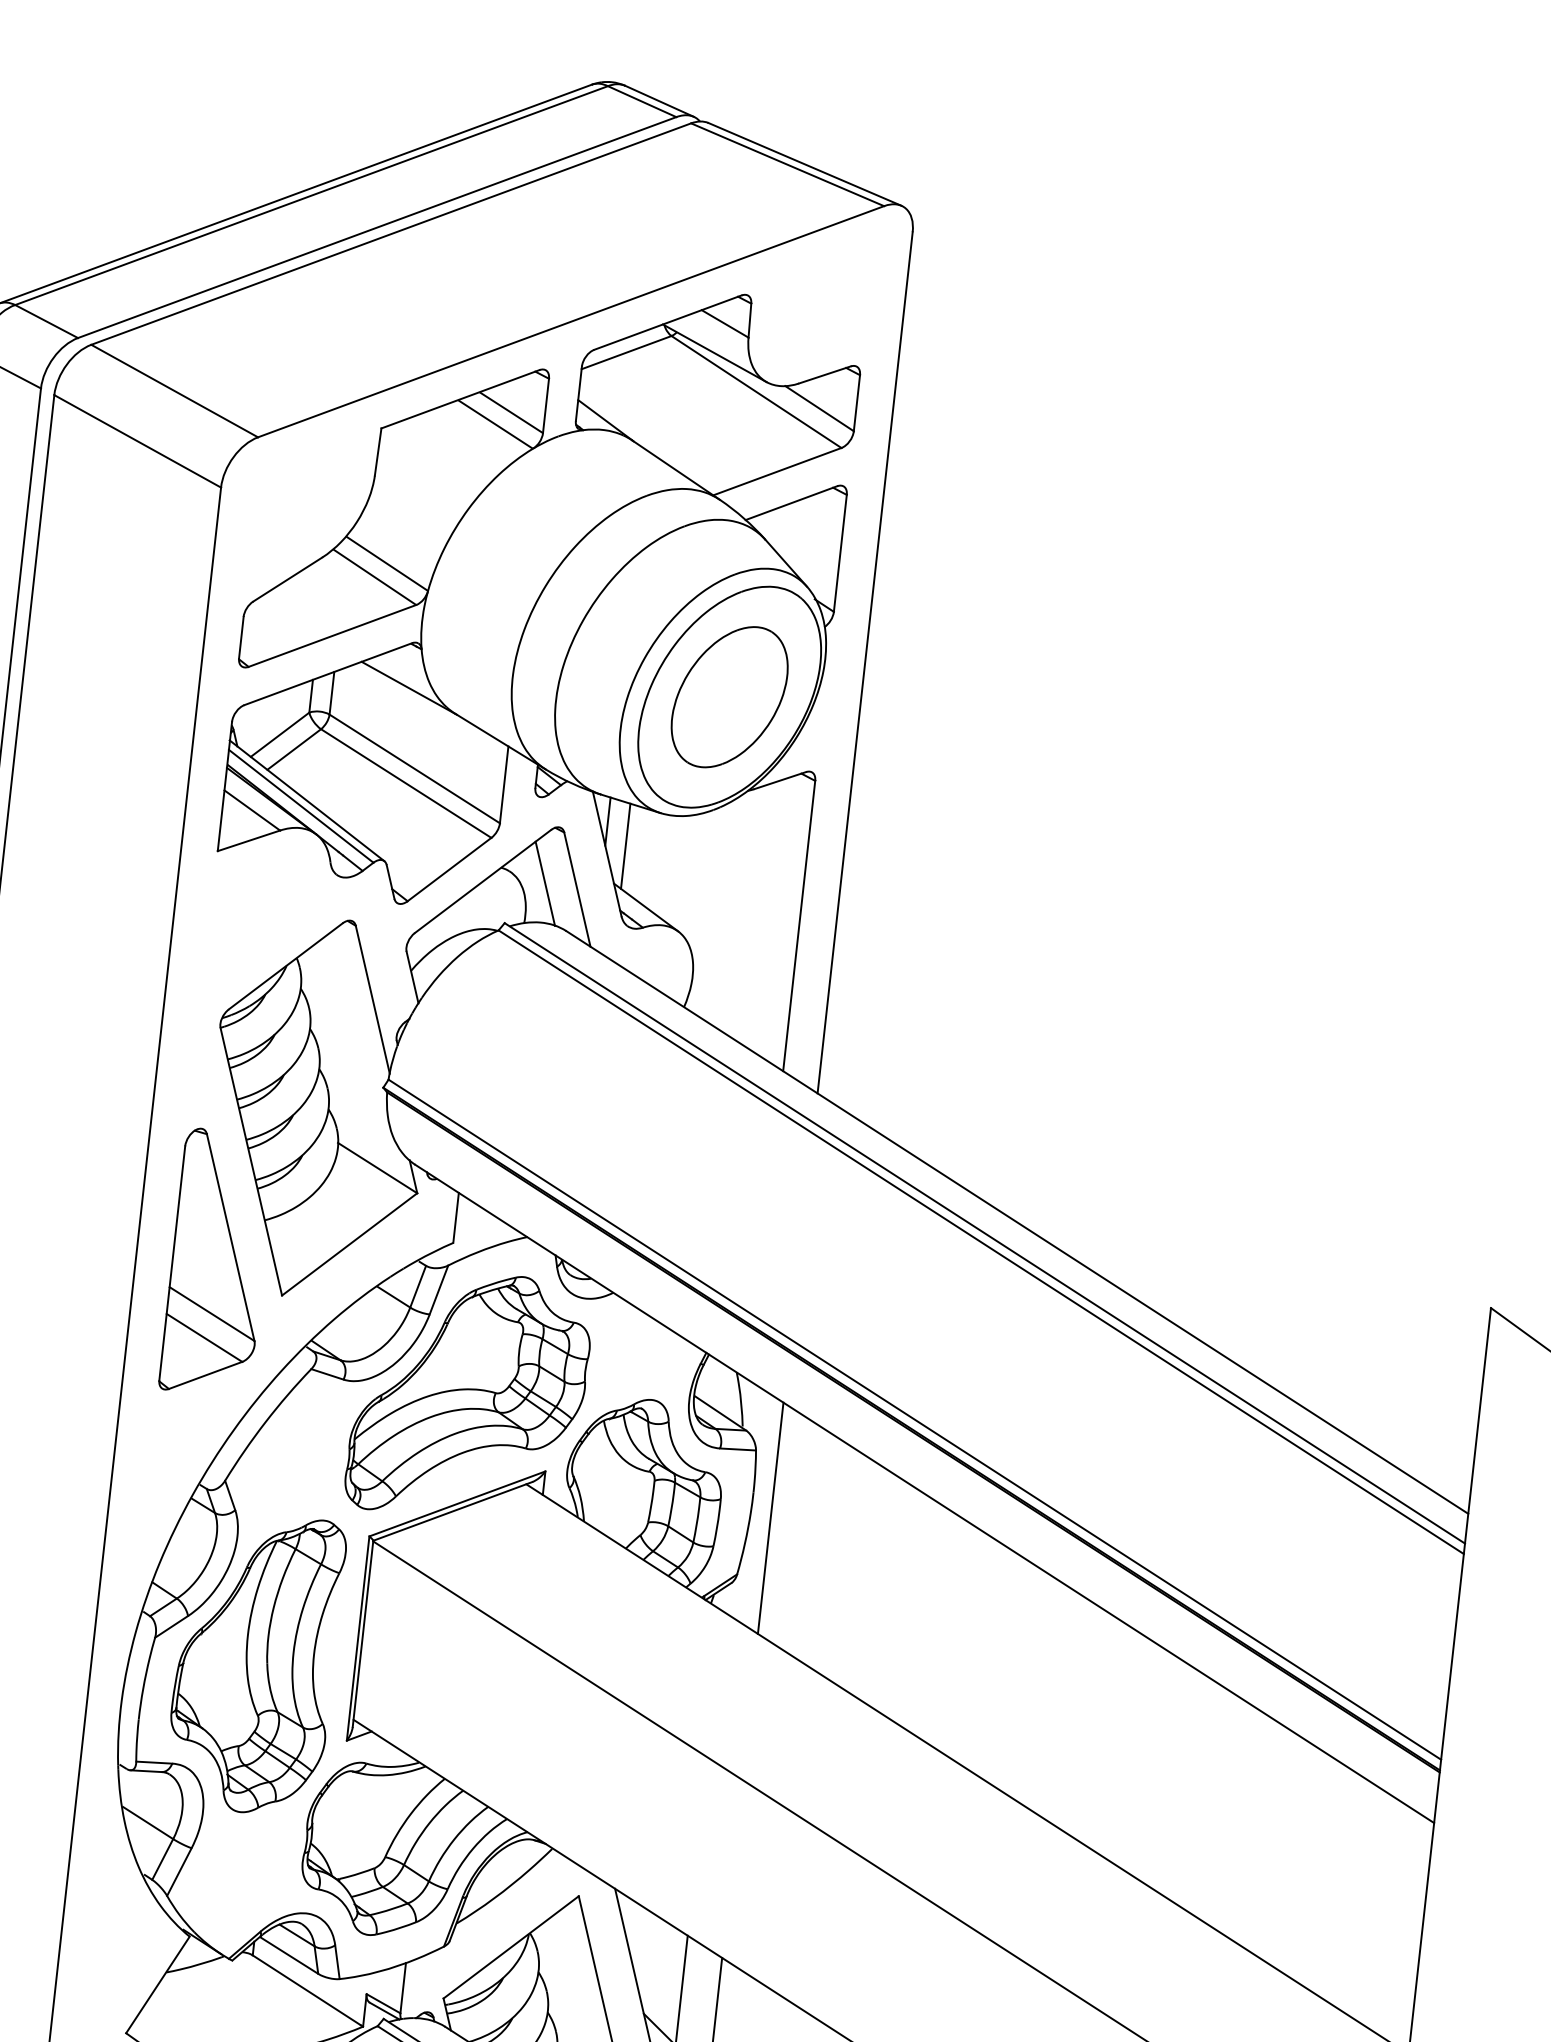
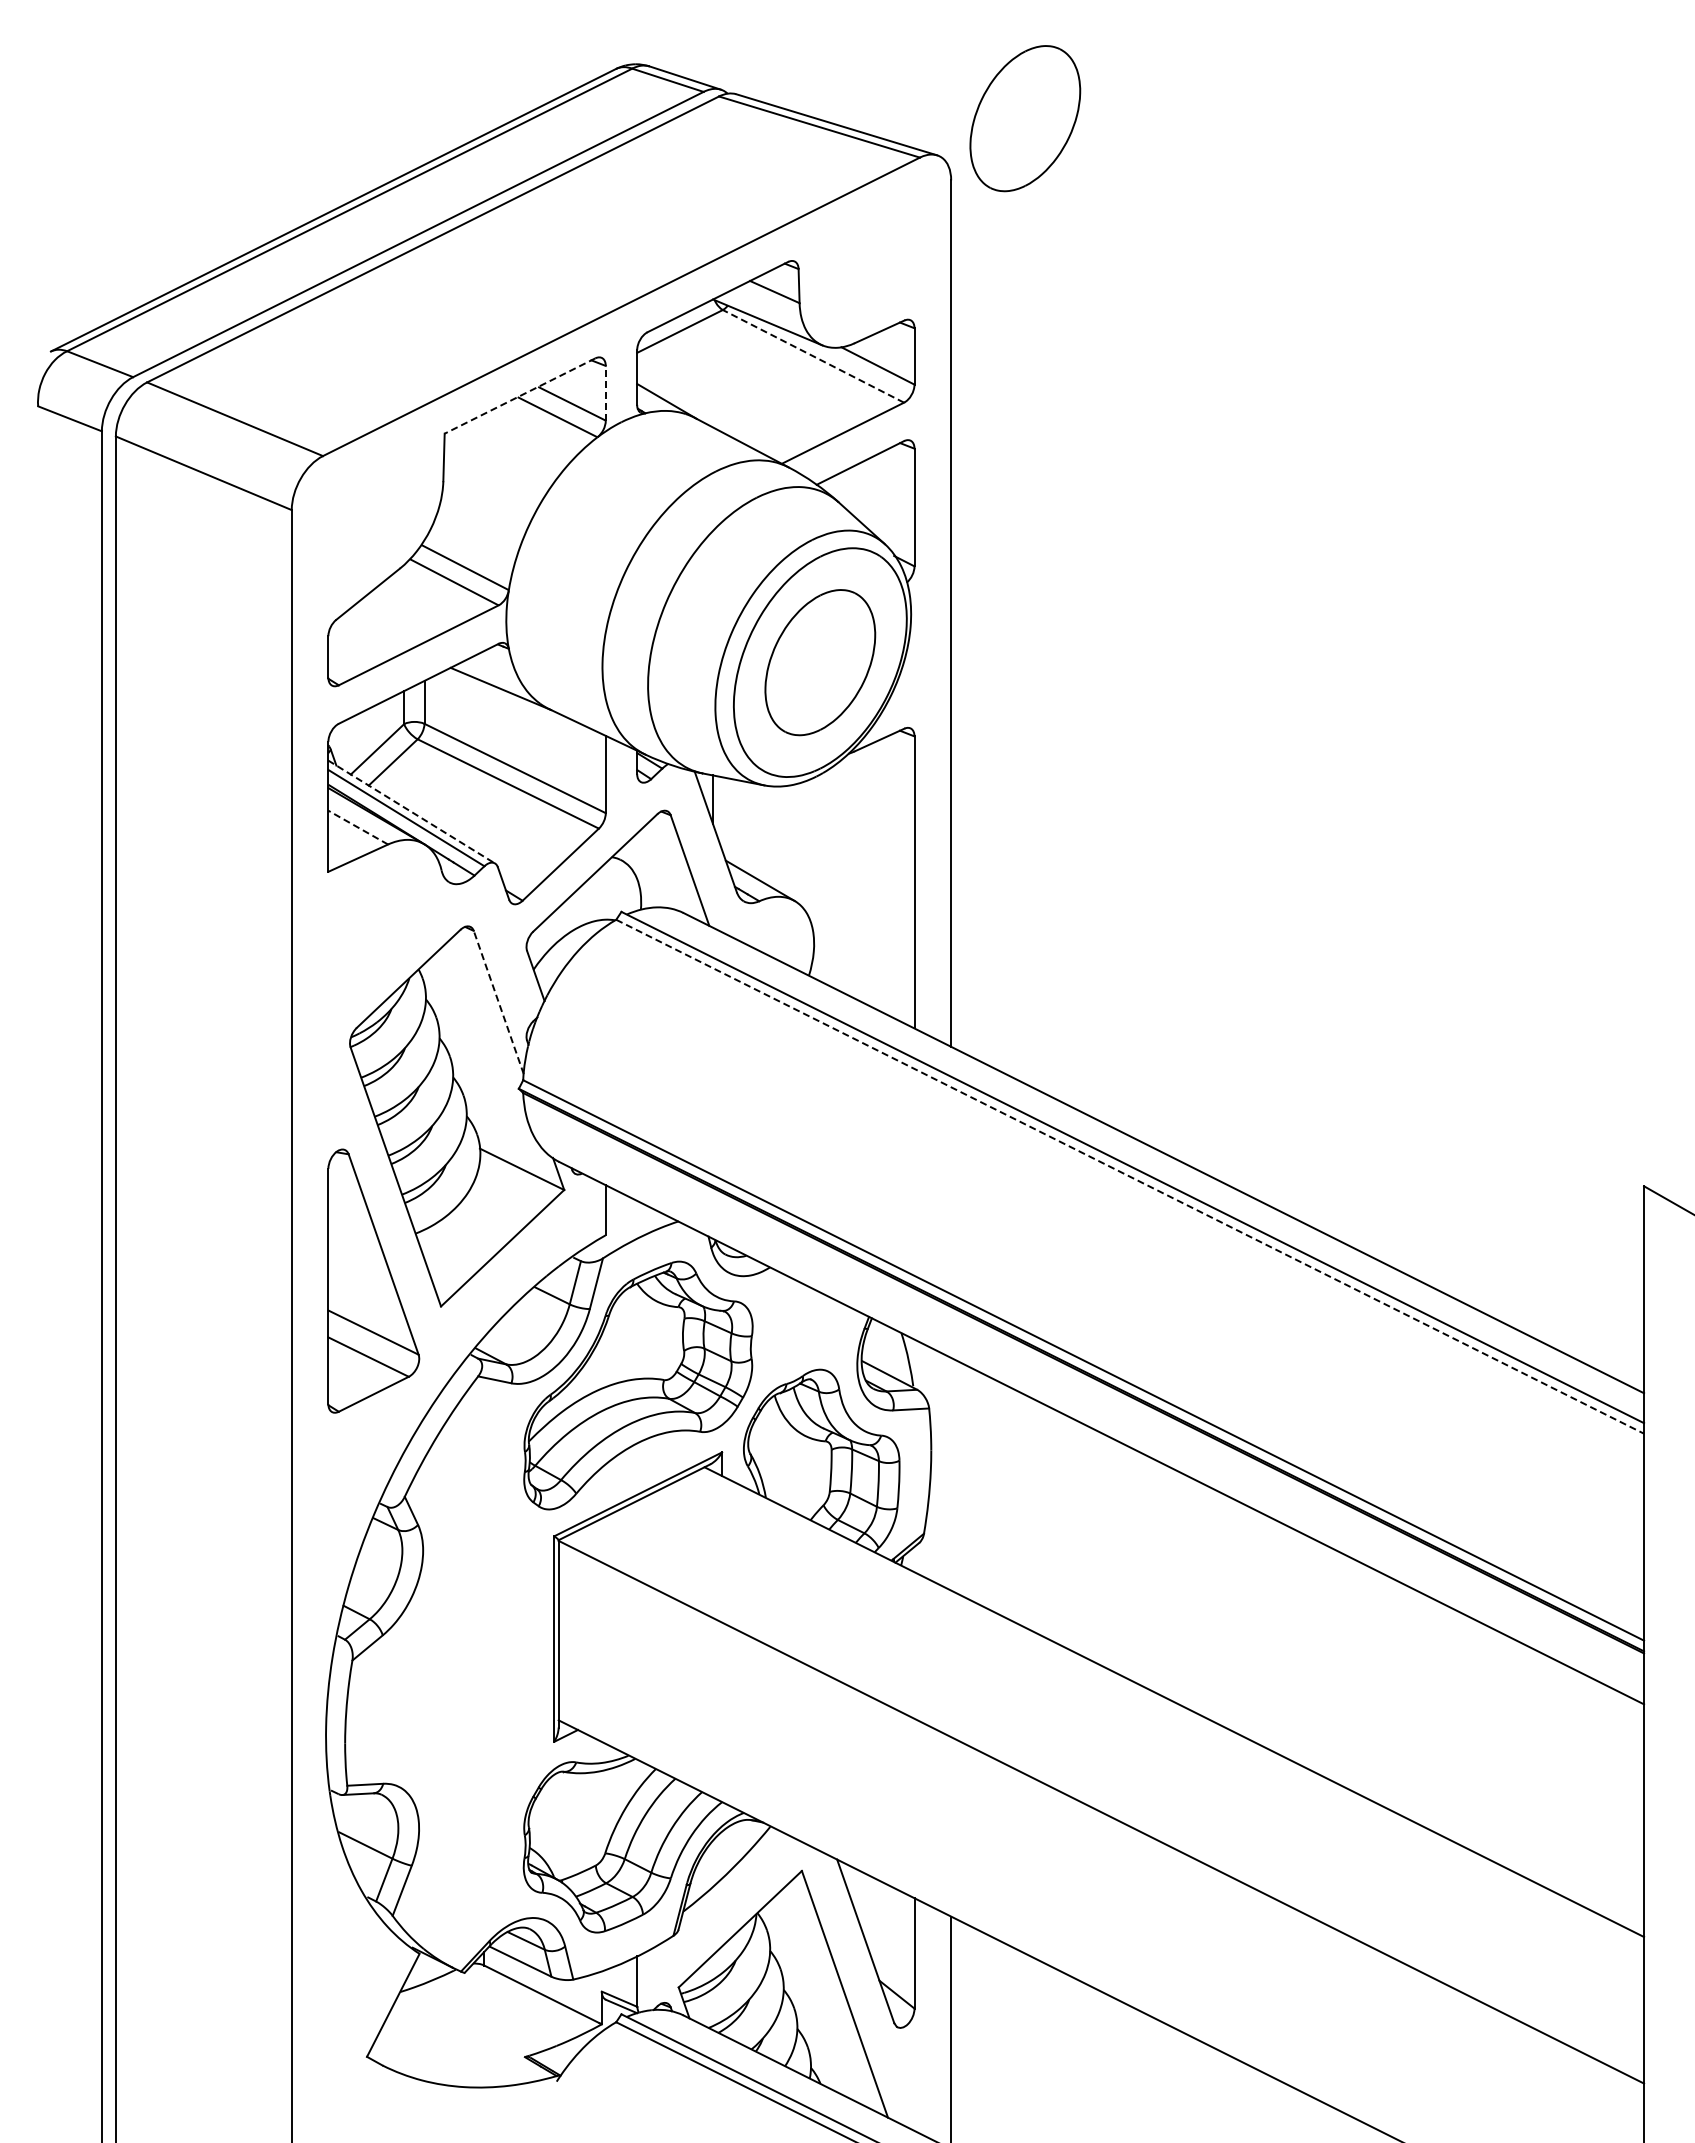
part: (993, 178) -> (1025, 118), added
line: (756, 392) -> (813, 356), solid -> dashed
line: (459, 399) -> (519, 396), solid -> dashed
line: (545, 405) -> (605, 392), solid -> dashed
line: (306, 801) -> (411, 812), solid -> dashed
line: (251, 810) -> (357, 827), solid -> dashed
line: (625, 846) -> (733, 822), removed
line: (545, 883) -> (657, 868), removed
line: (372, 999) -> (498, 1002), solid -> dashed
line: (981, 1242) -> (1130, 1176), solid -> dashed
line: (771, 1517) -> (951, 1473), removed
part: (255, 1662) -> (454, 1674), removed

